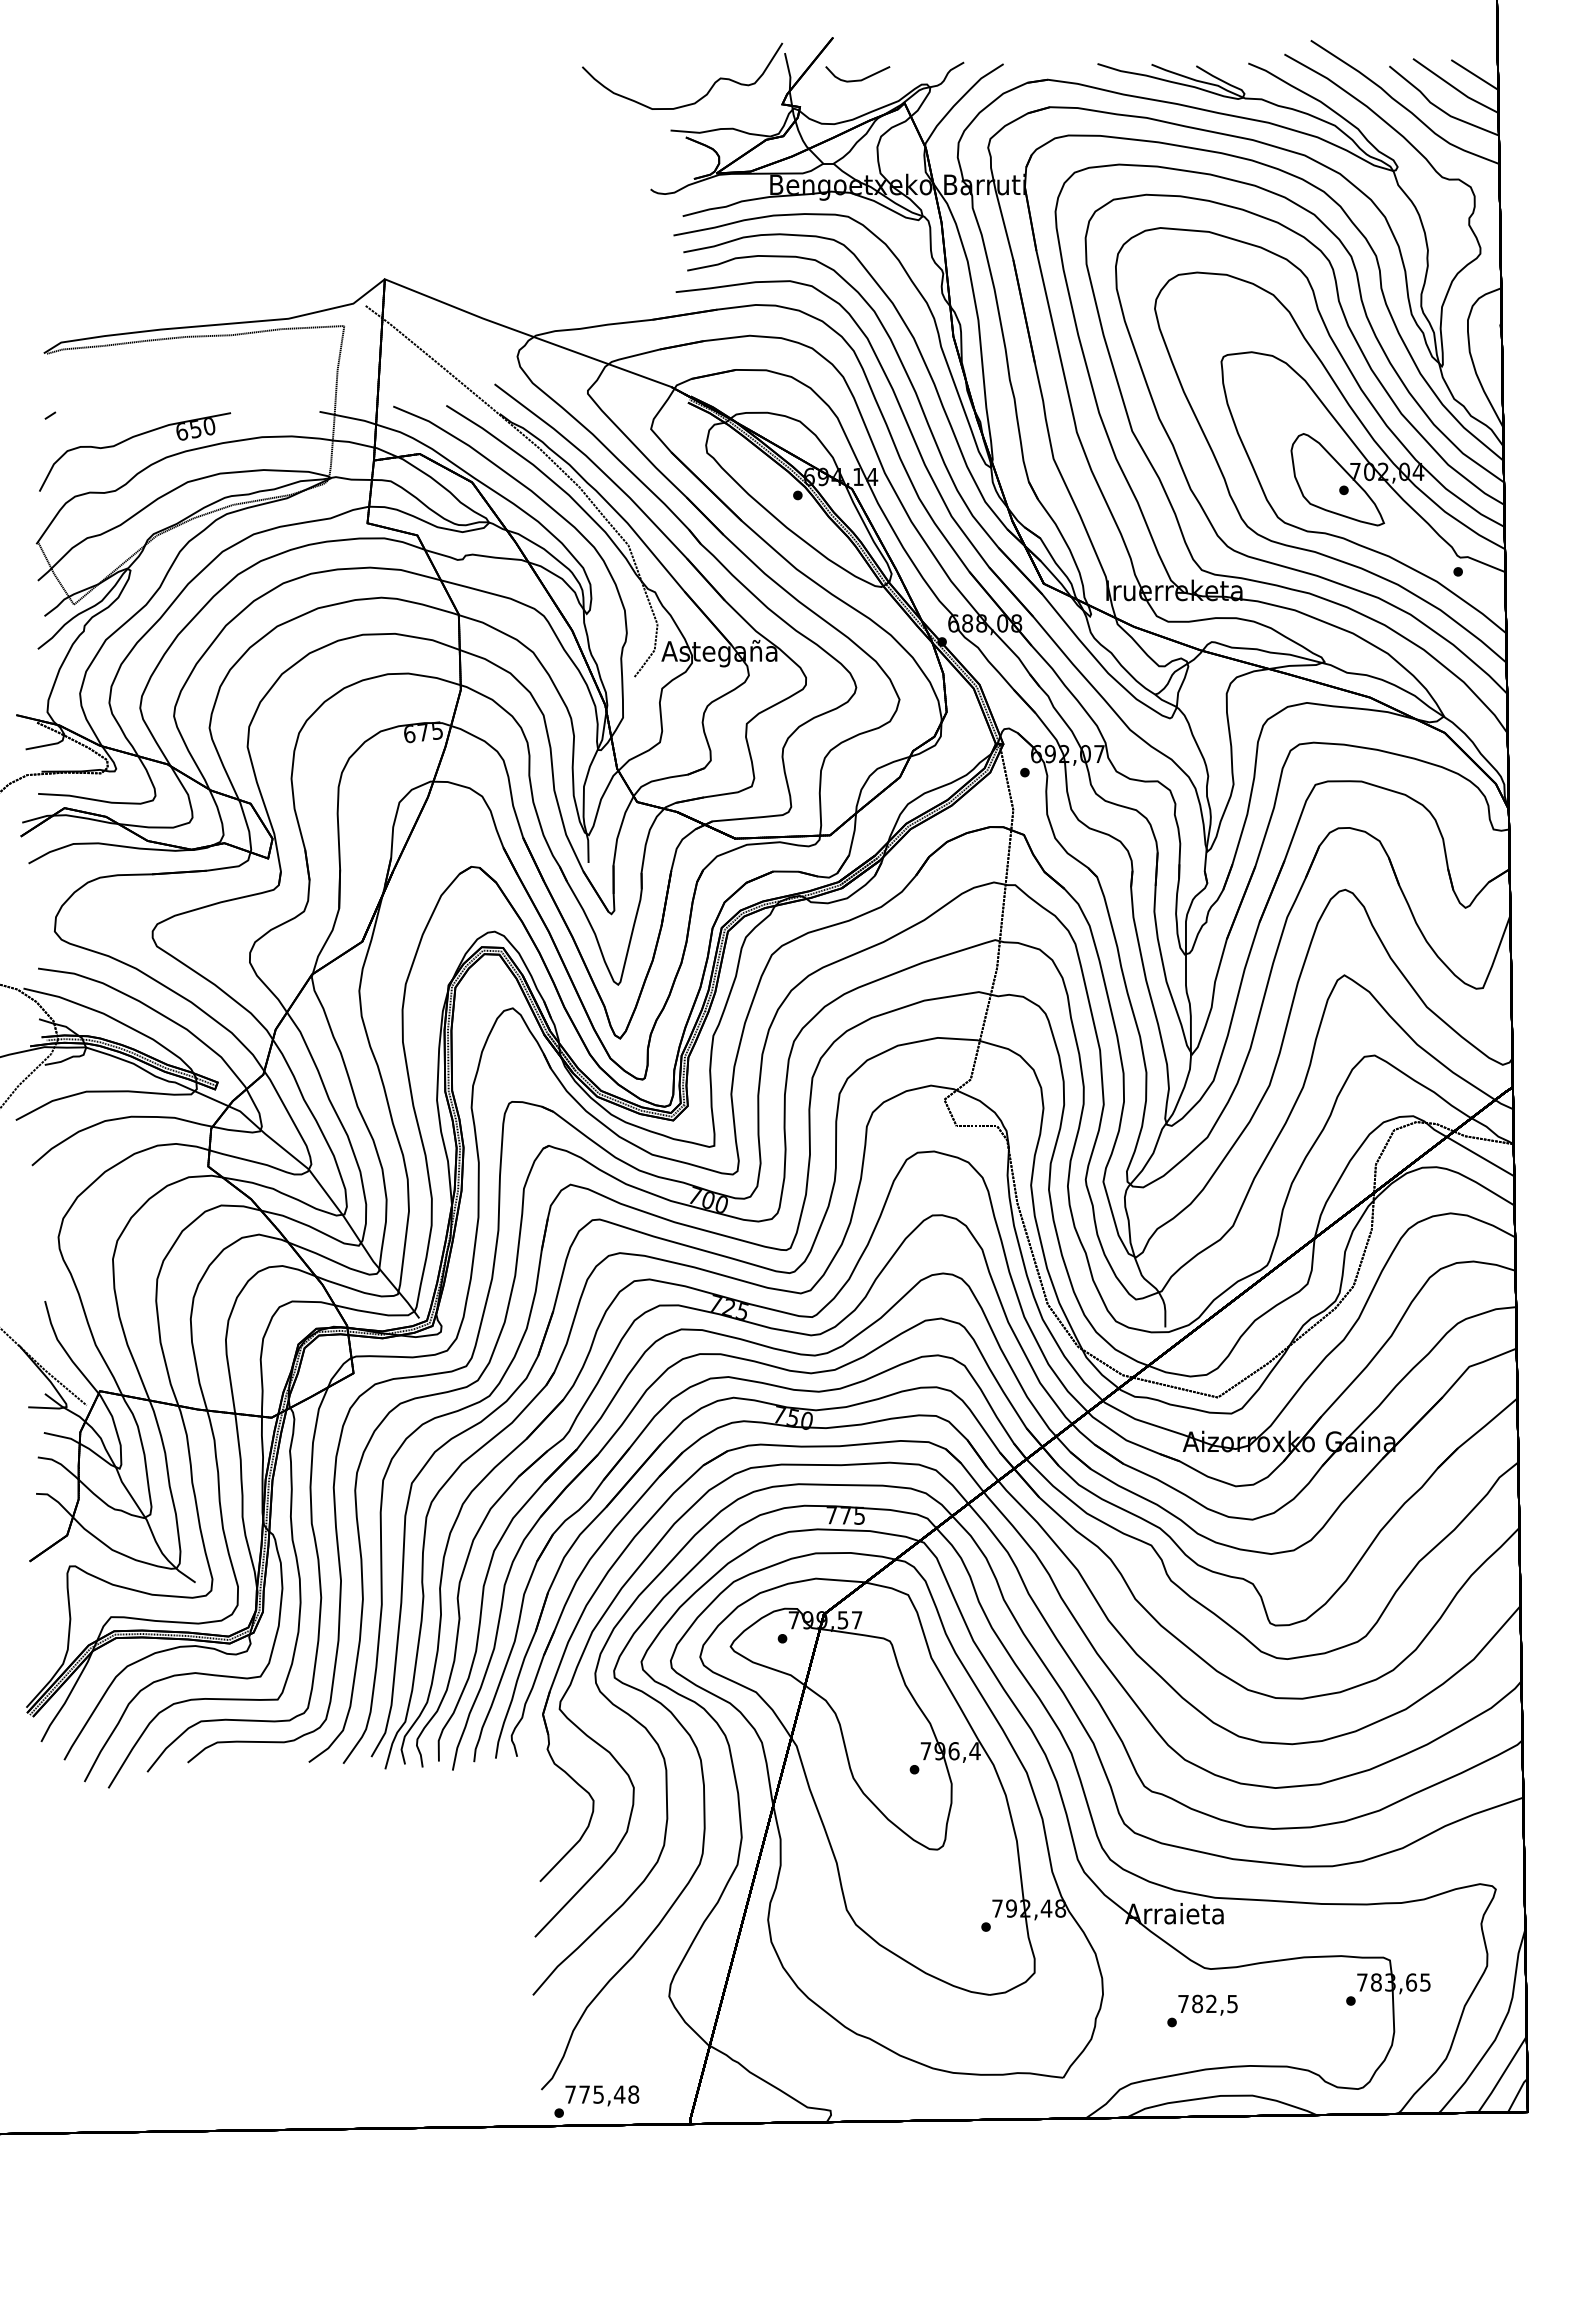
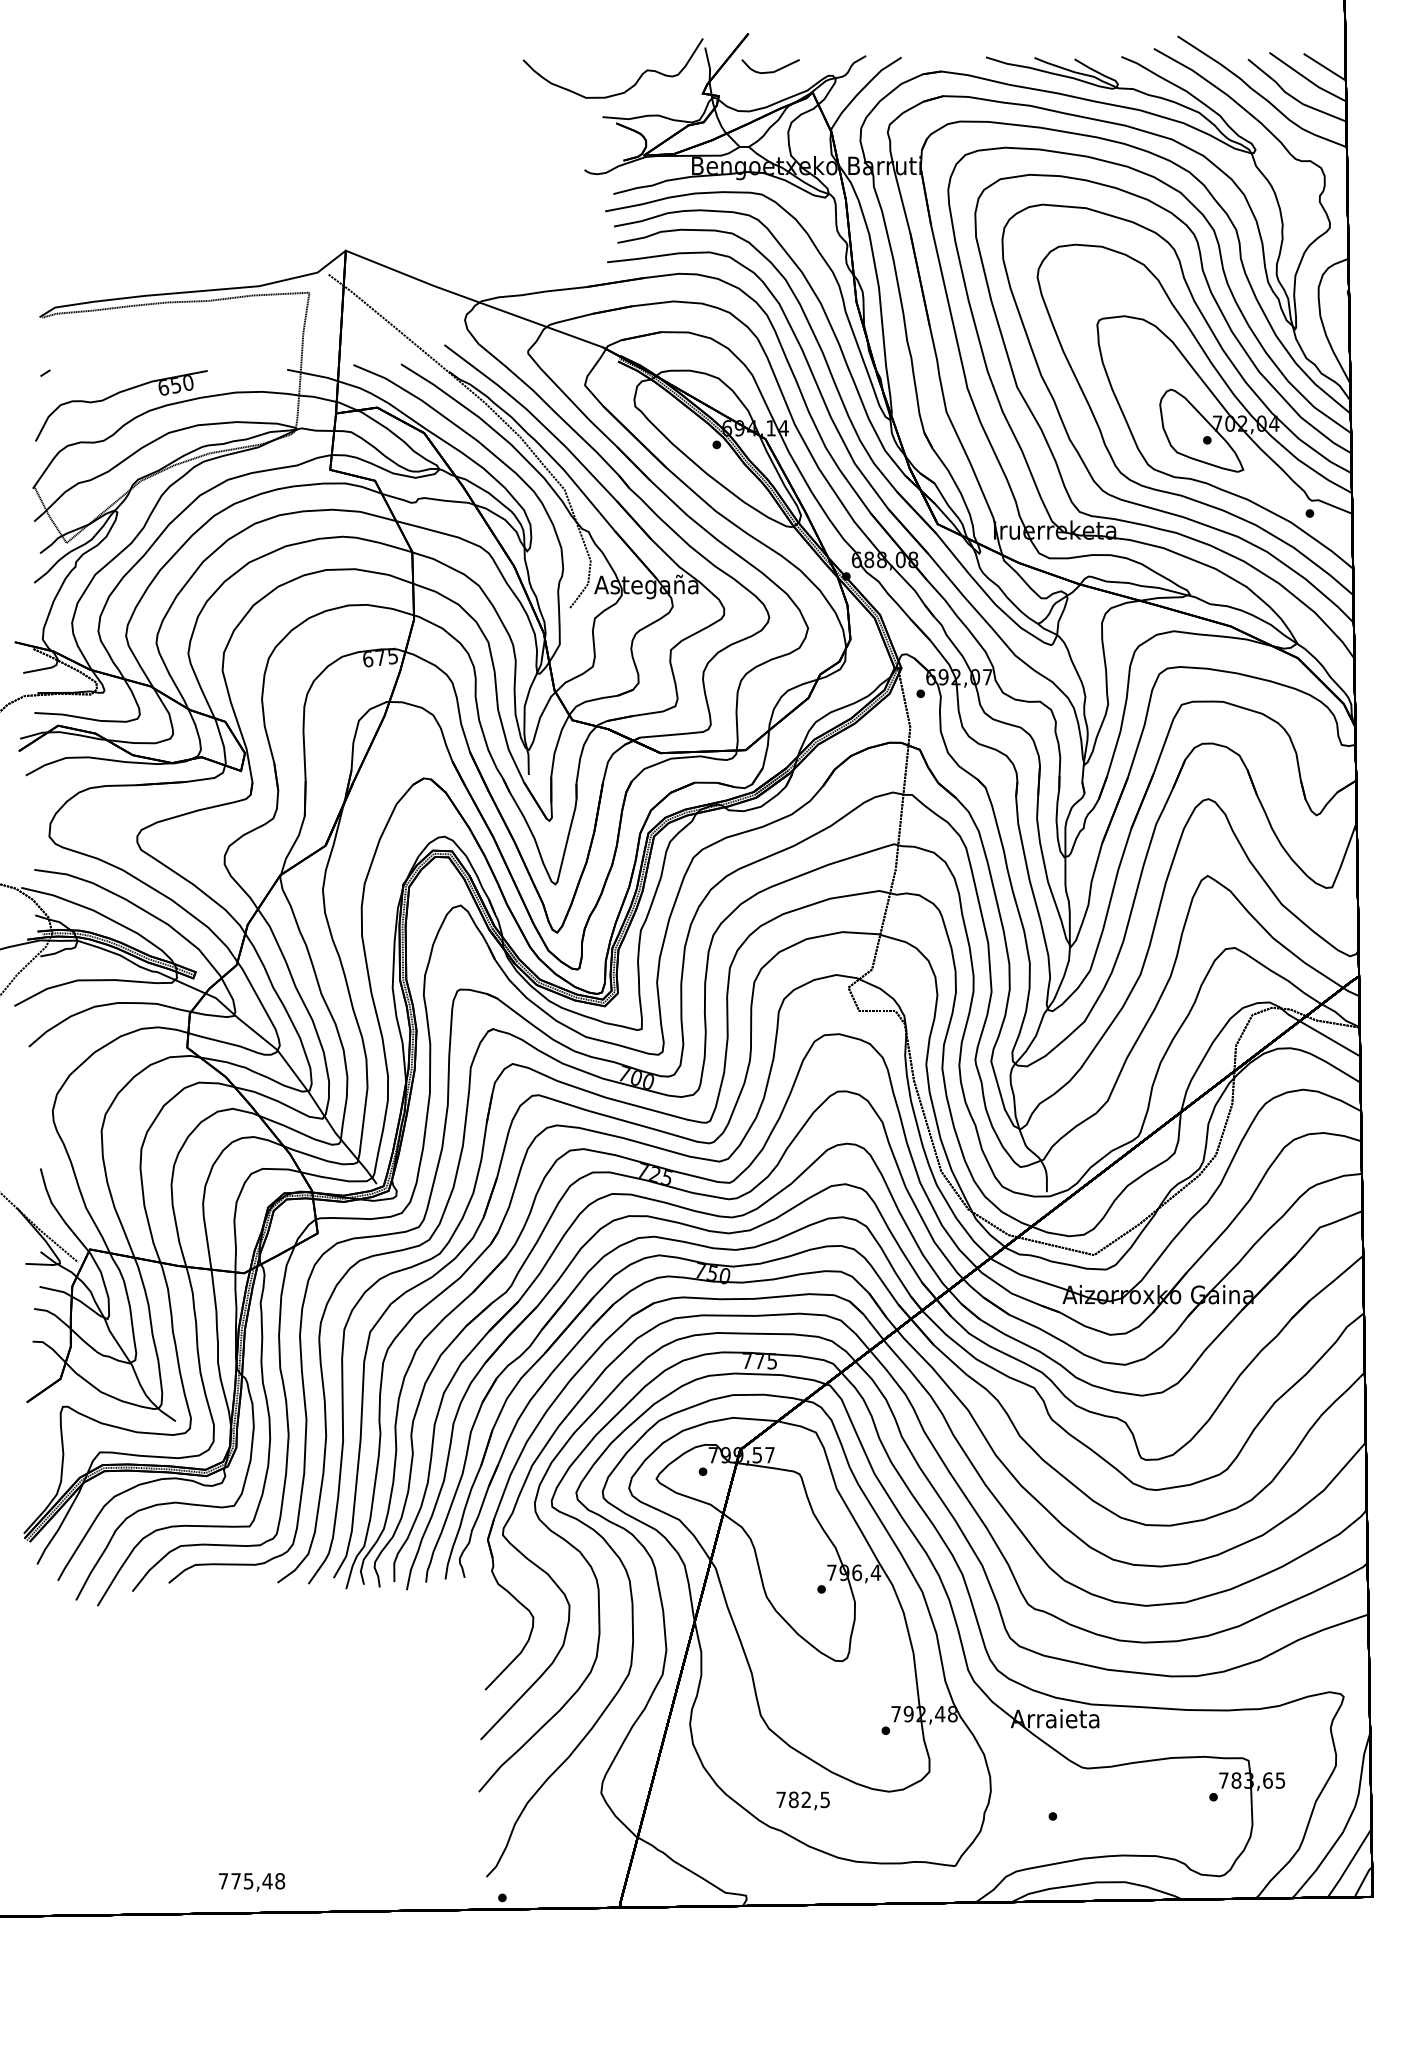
text: (1207, 2004) -> (802, 1800), moved
text: (602, 2095) -> (252, 1882), moved

